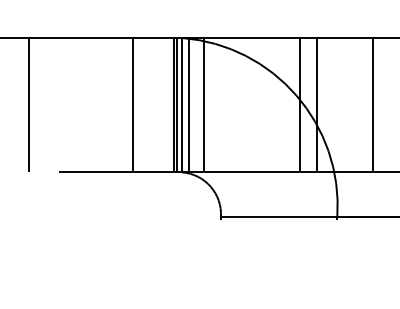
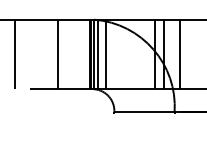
line: (132, 105) -> (57, 54), moved
line: (371, 105) -> (179, 54), moved

